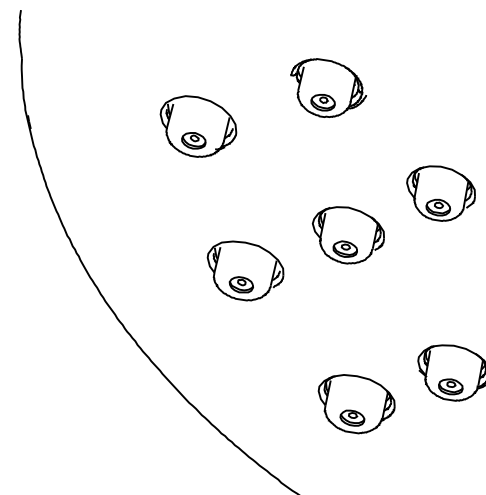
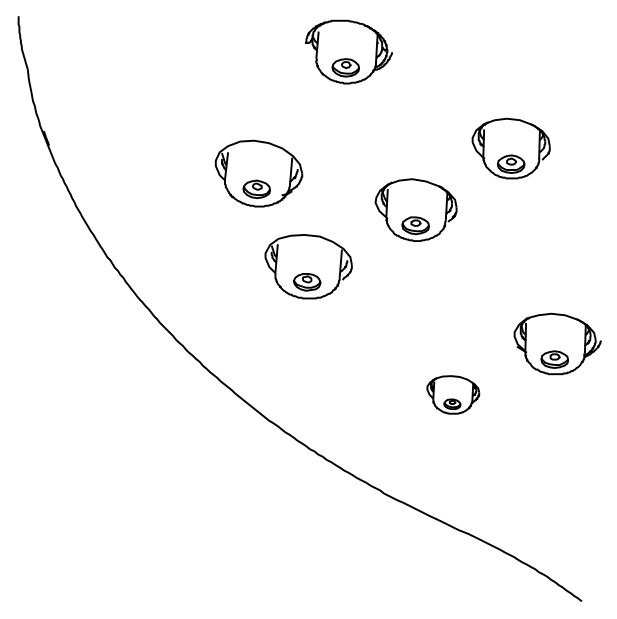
part: (327, 88) -> (348, 51), moved
part: (197, 126) -> (258, 173), moved
part: (356, 404) -> (453, 394), size x0.6

